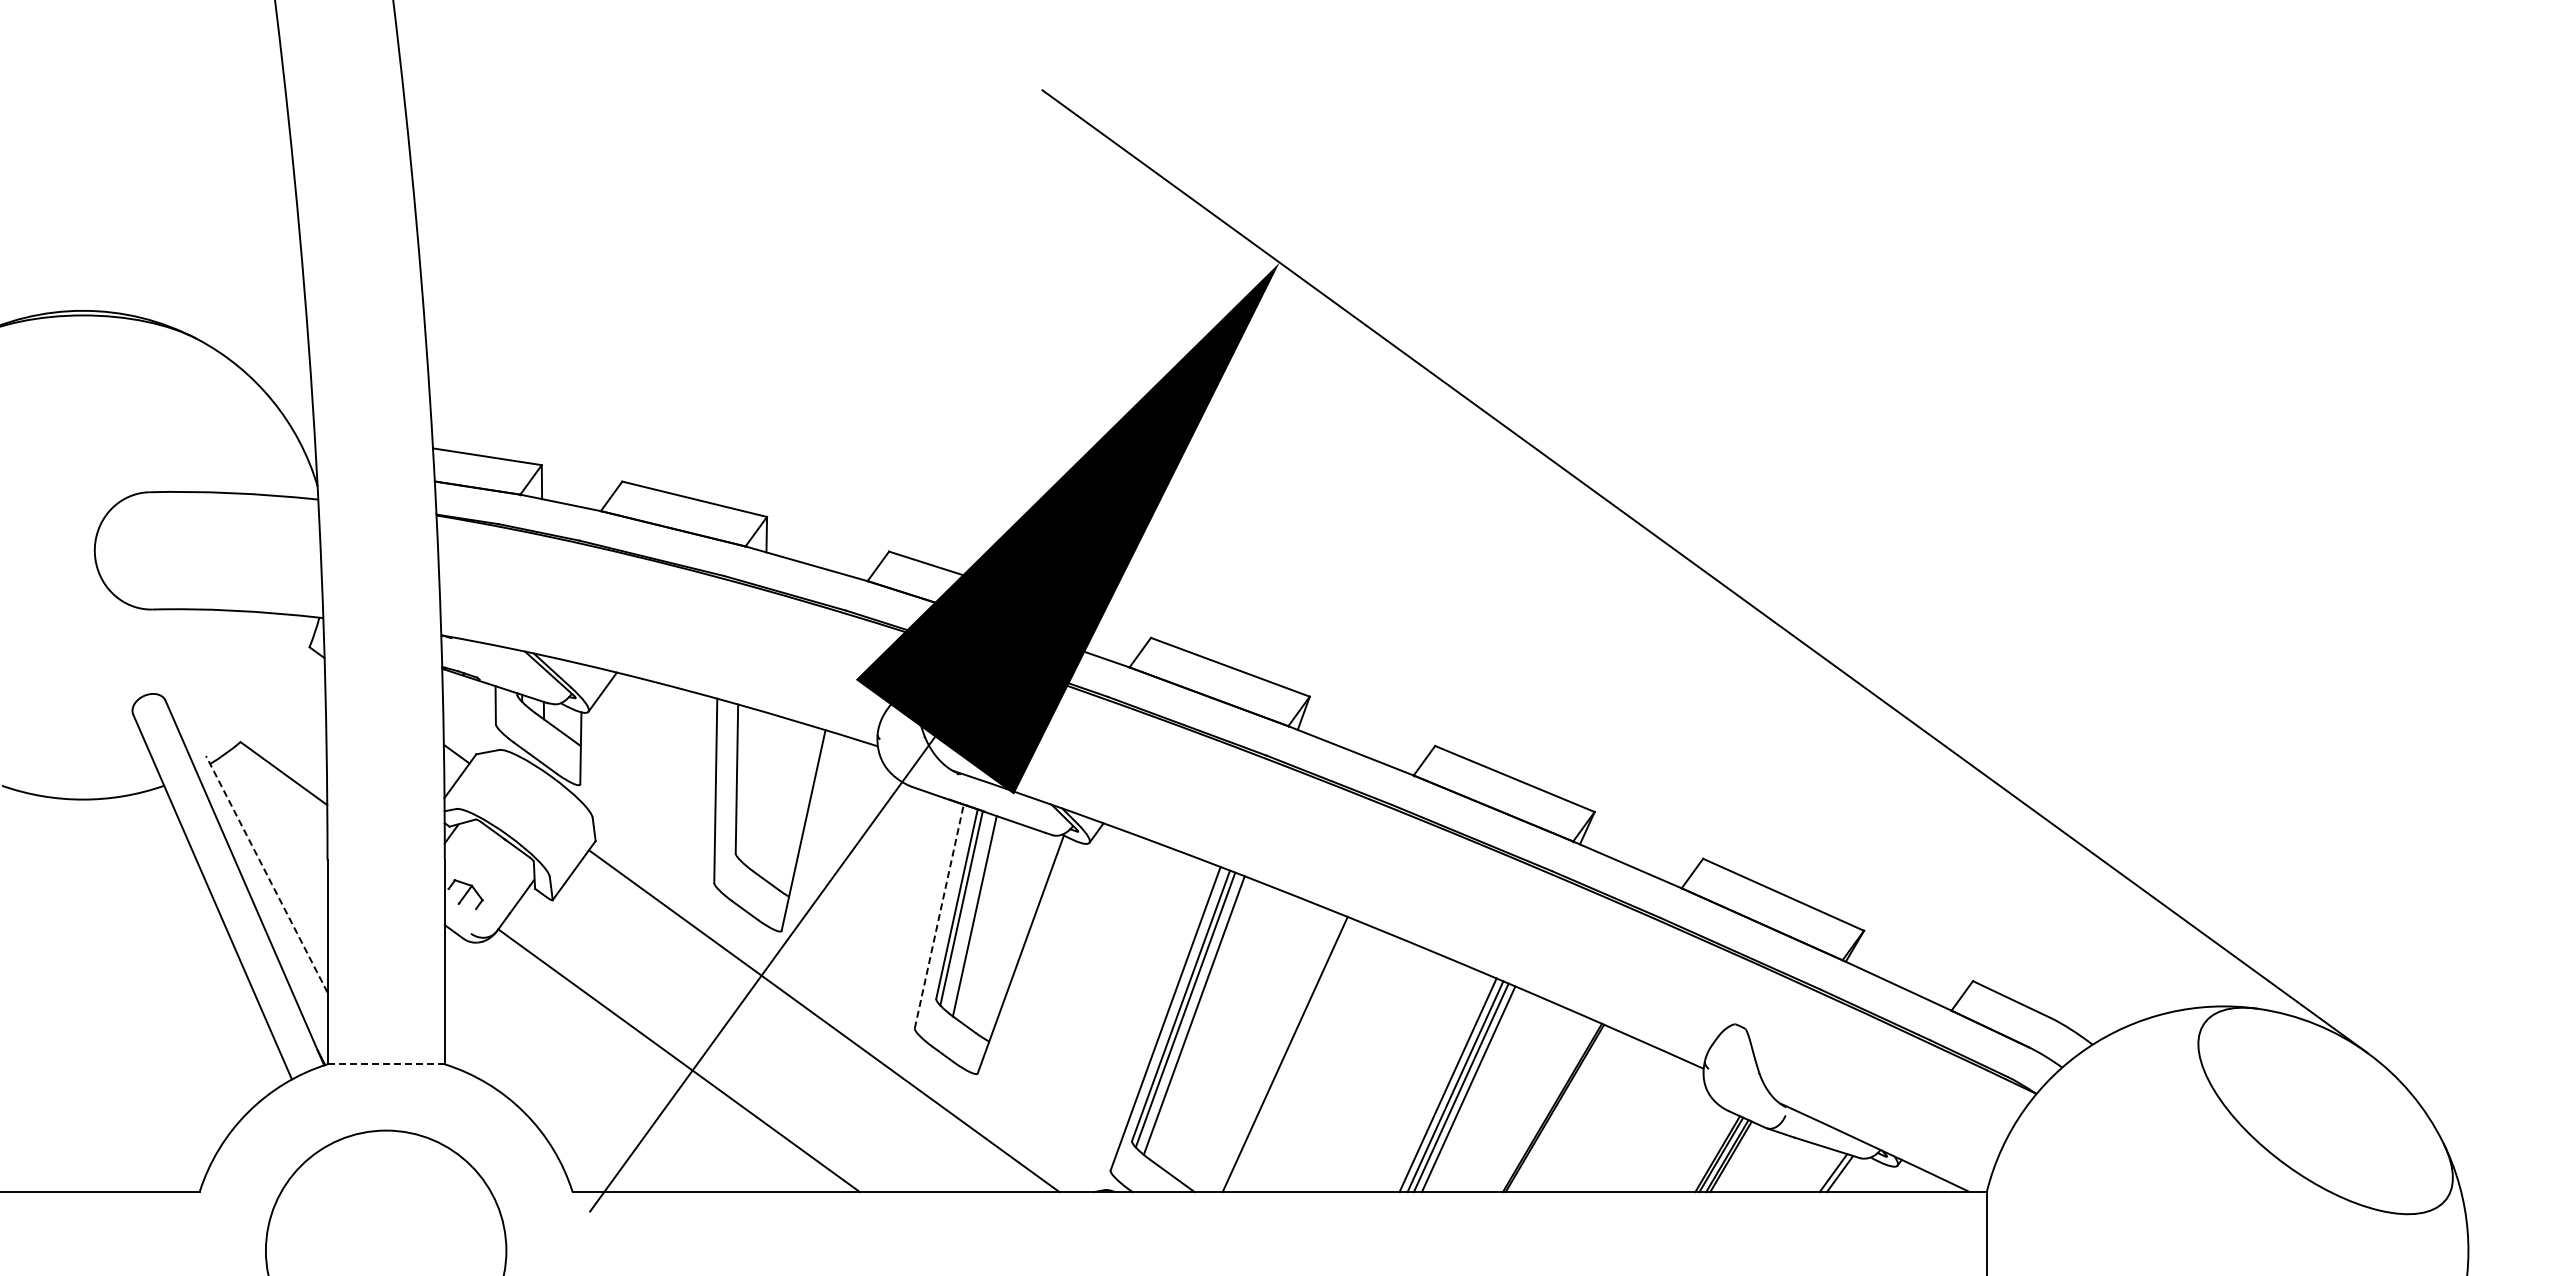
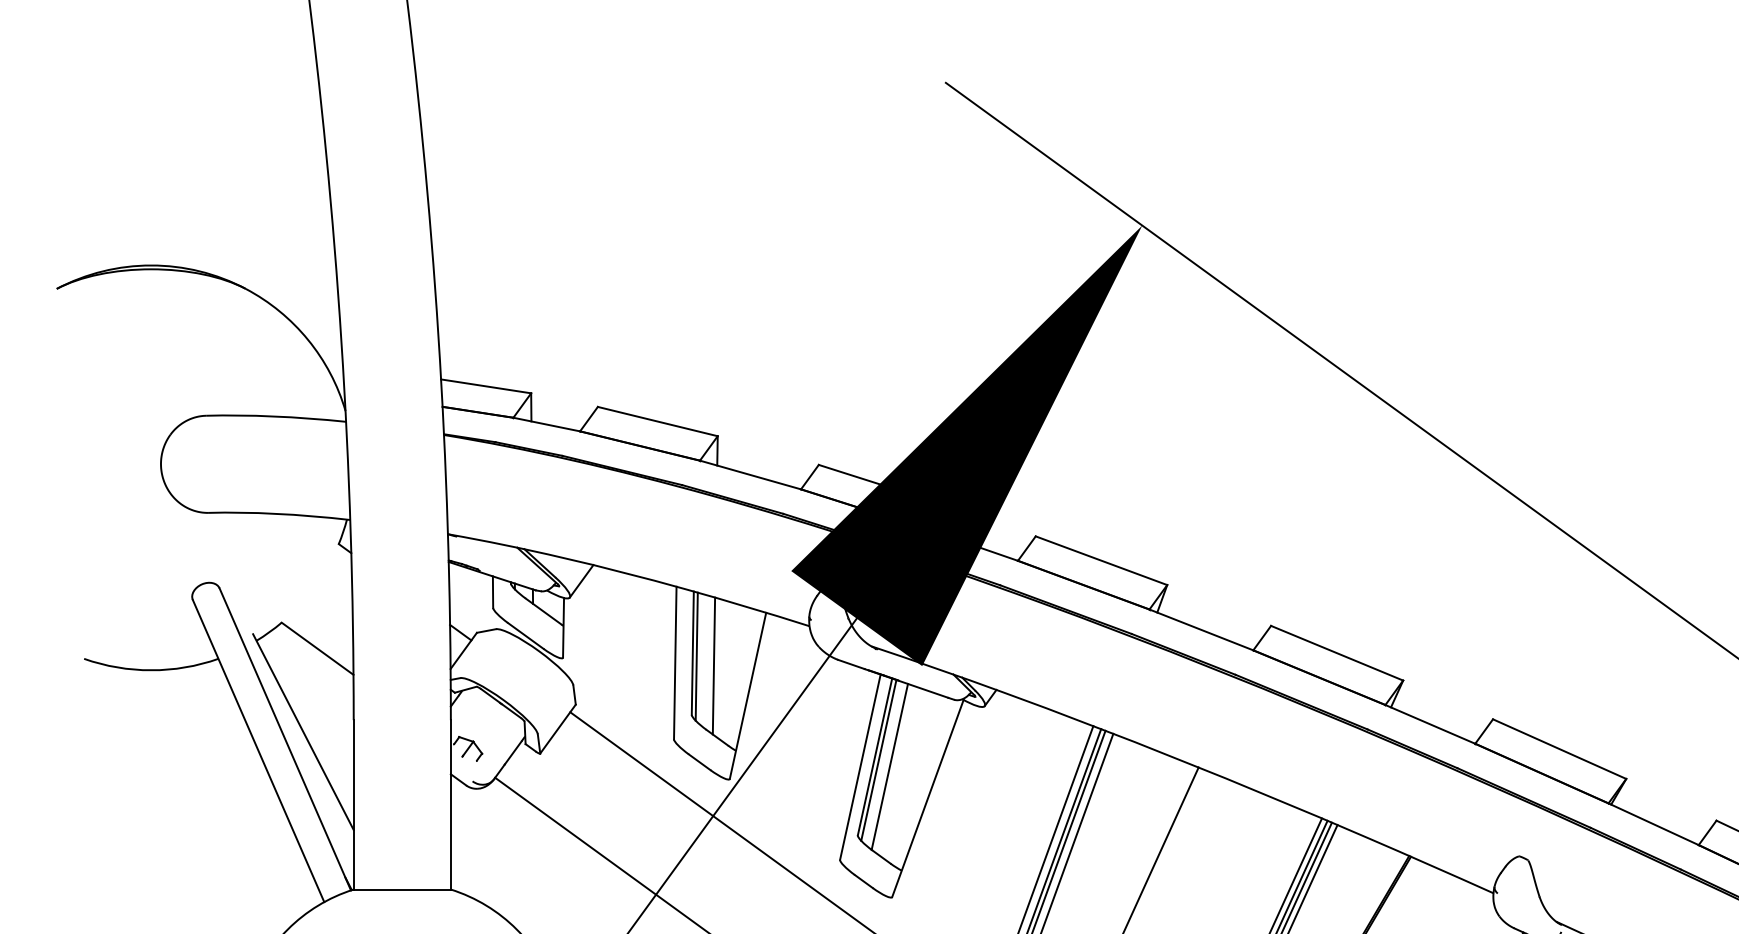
line: (741, 782) -> (696, 656), added
line: (762, 794) -> (713, 666), added
line: (266, 874) -> (303, 732), dashed -> solid
line: (939, 916) -> (860, 767), dashed -> solid
line: (386, 1064) -> (402, 889), dashed -> solid

